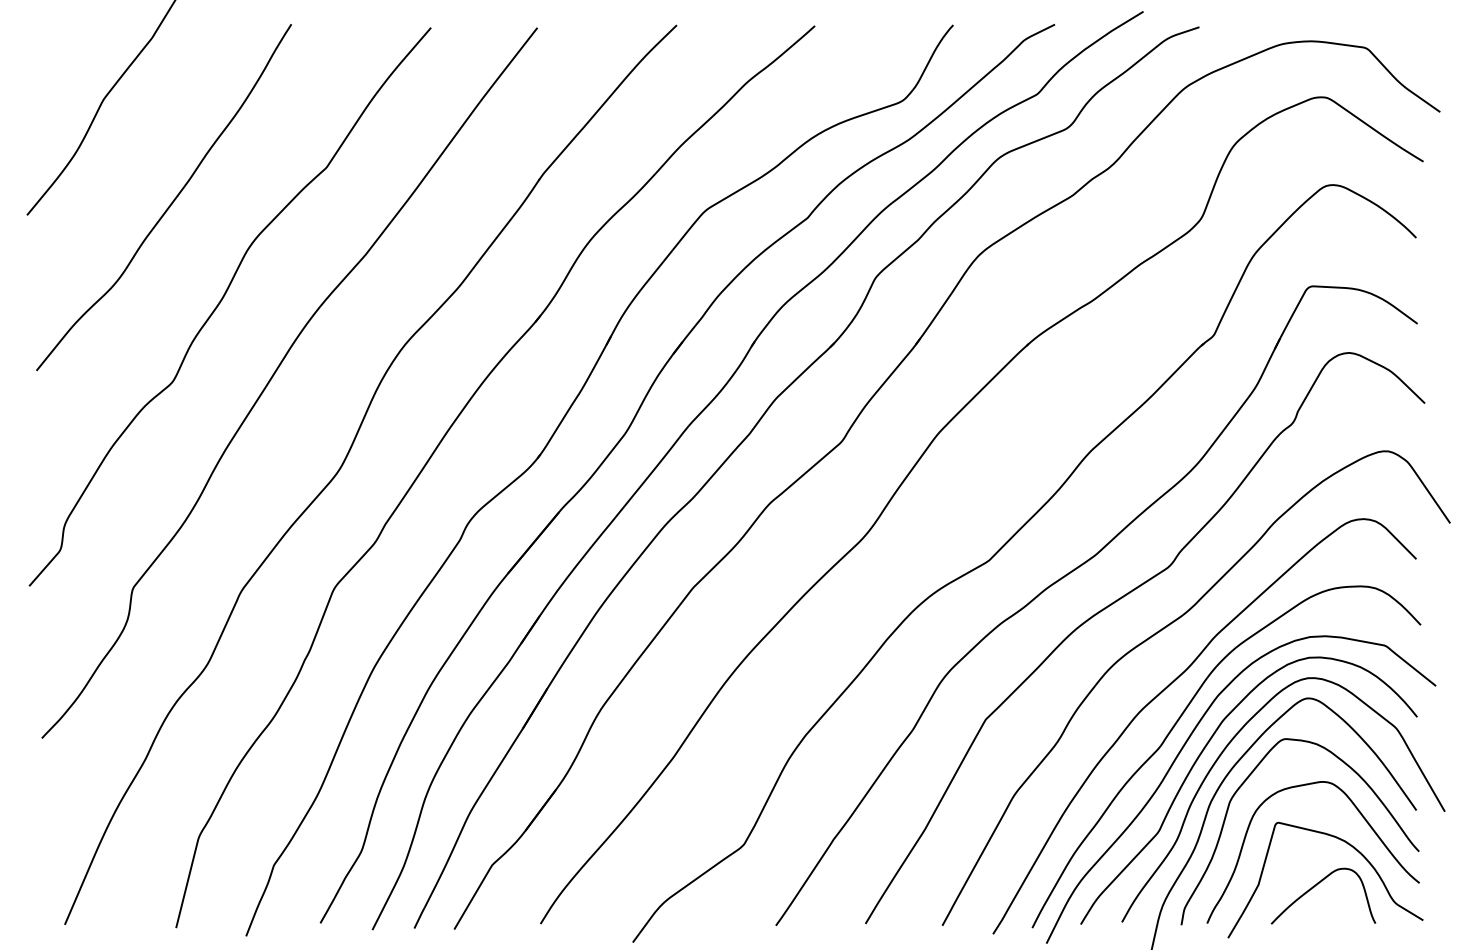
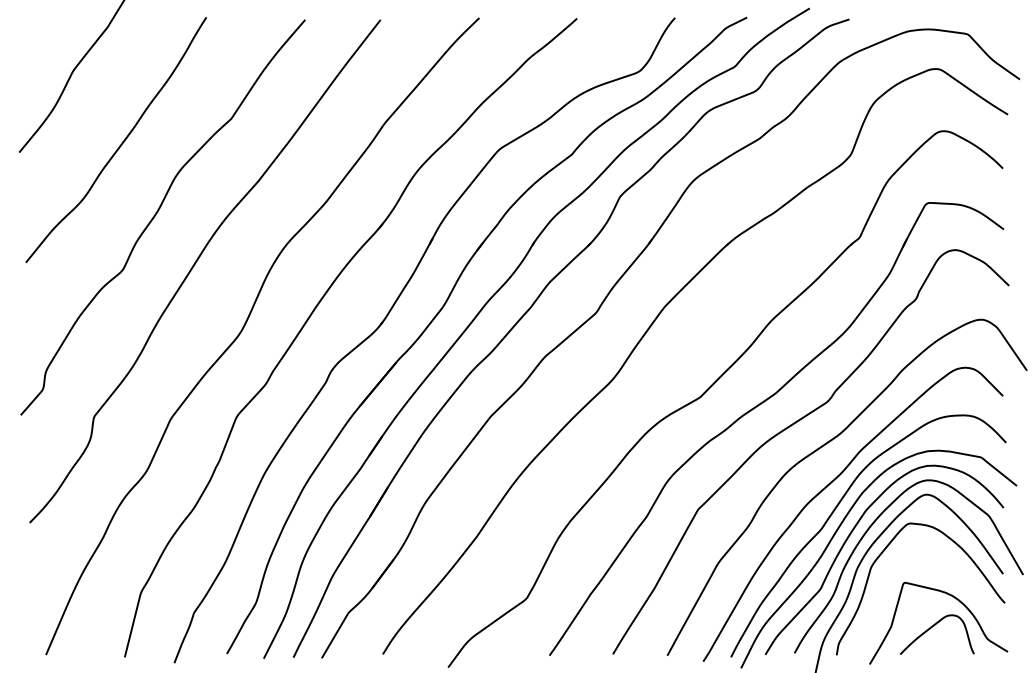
curve: (1359, 813) -> (962, 576), removed

